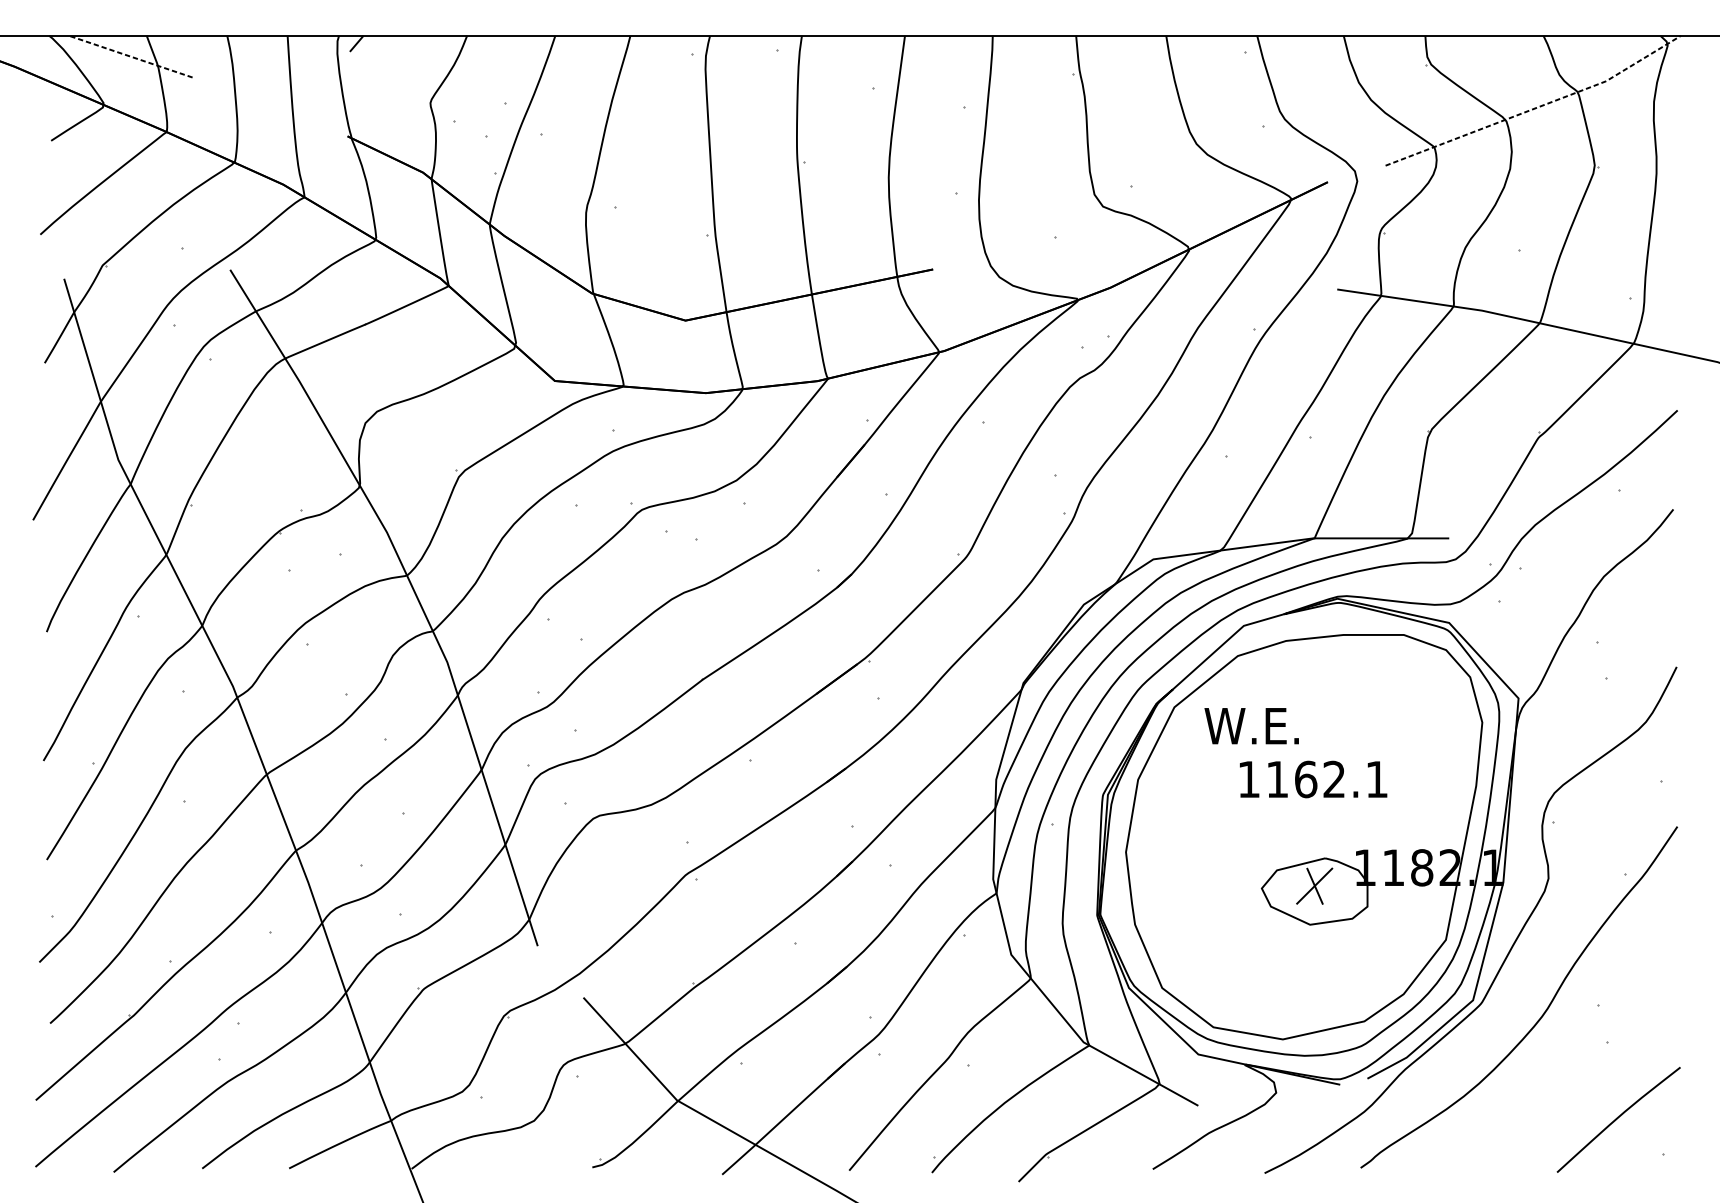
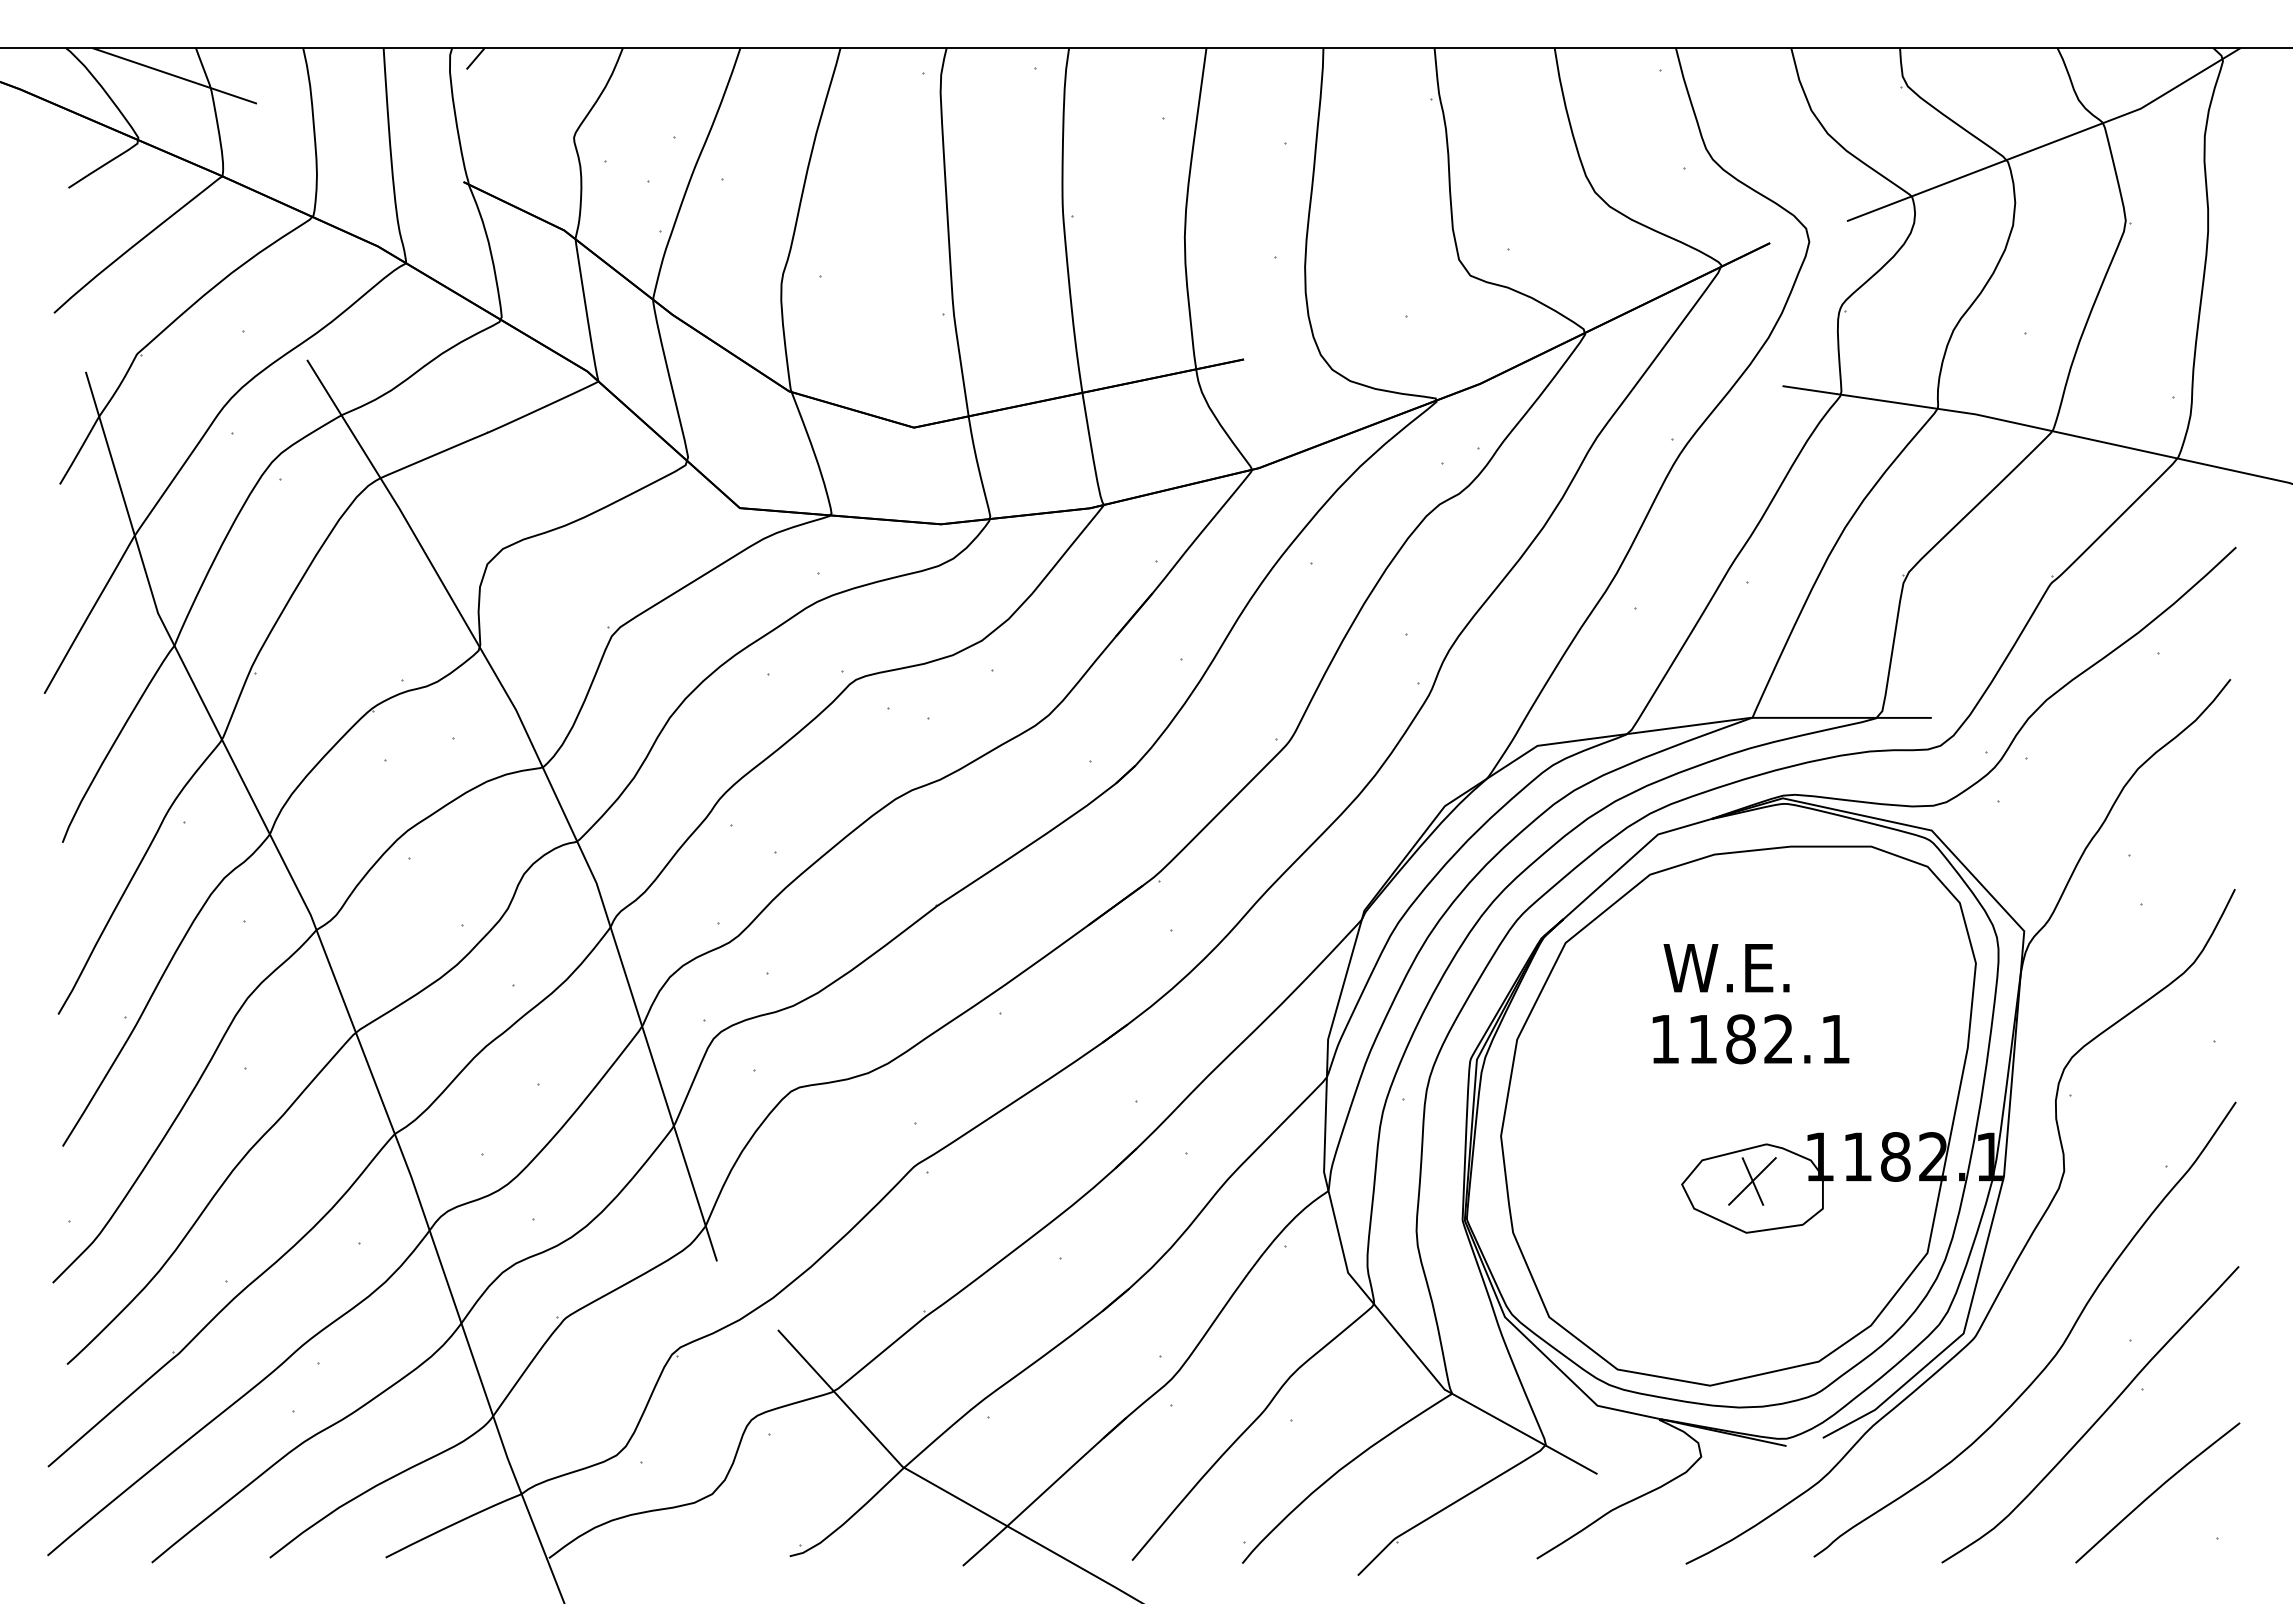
line: (130, 56) -> (174, 75), dashed -> solid
line: (1537, 107) -> (2049, 143), dashed -> solid
text: (1251, 726) -> (1726, 968), moved
text: (1306, 779) -> (1741, 1039), 1162.1 -> 1182.1
curve: (1573, 1064) -> (2097, 1418), added

